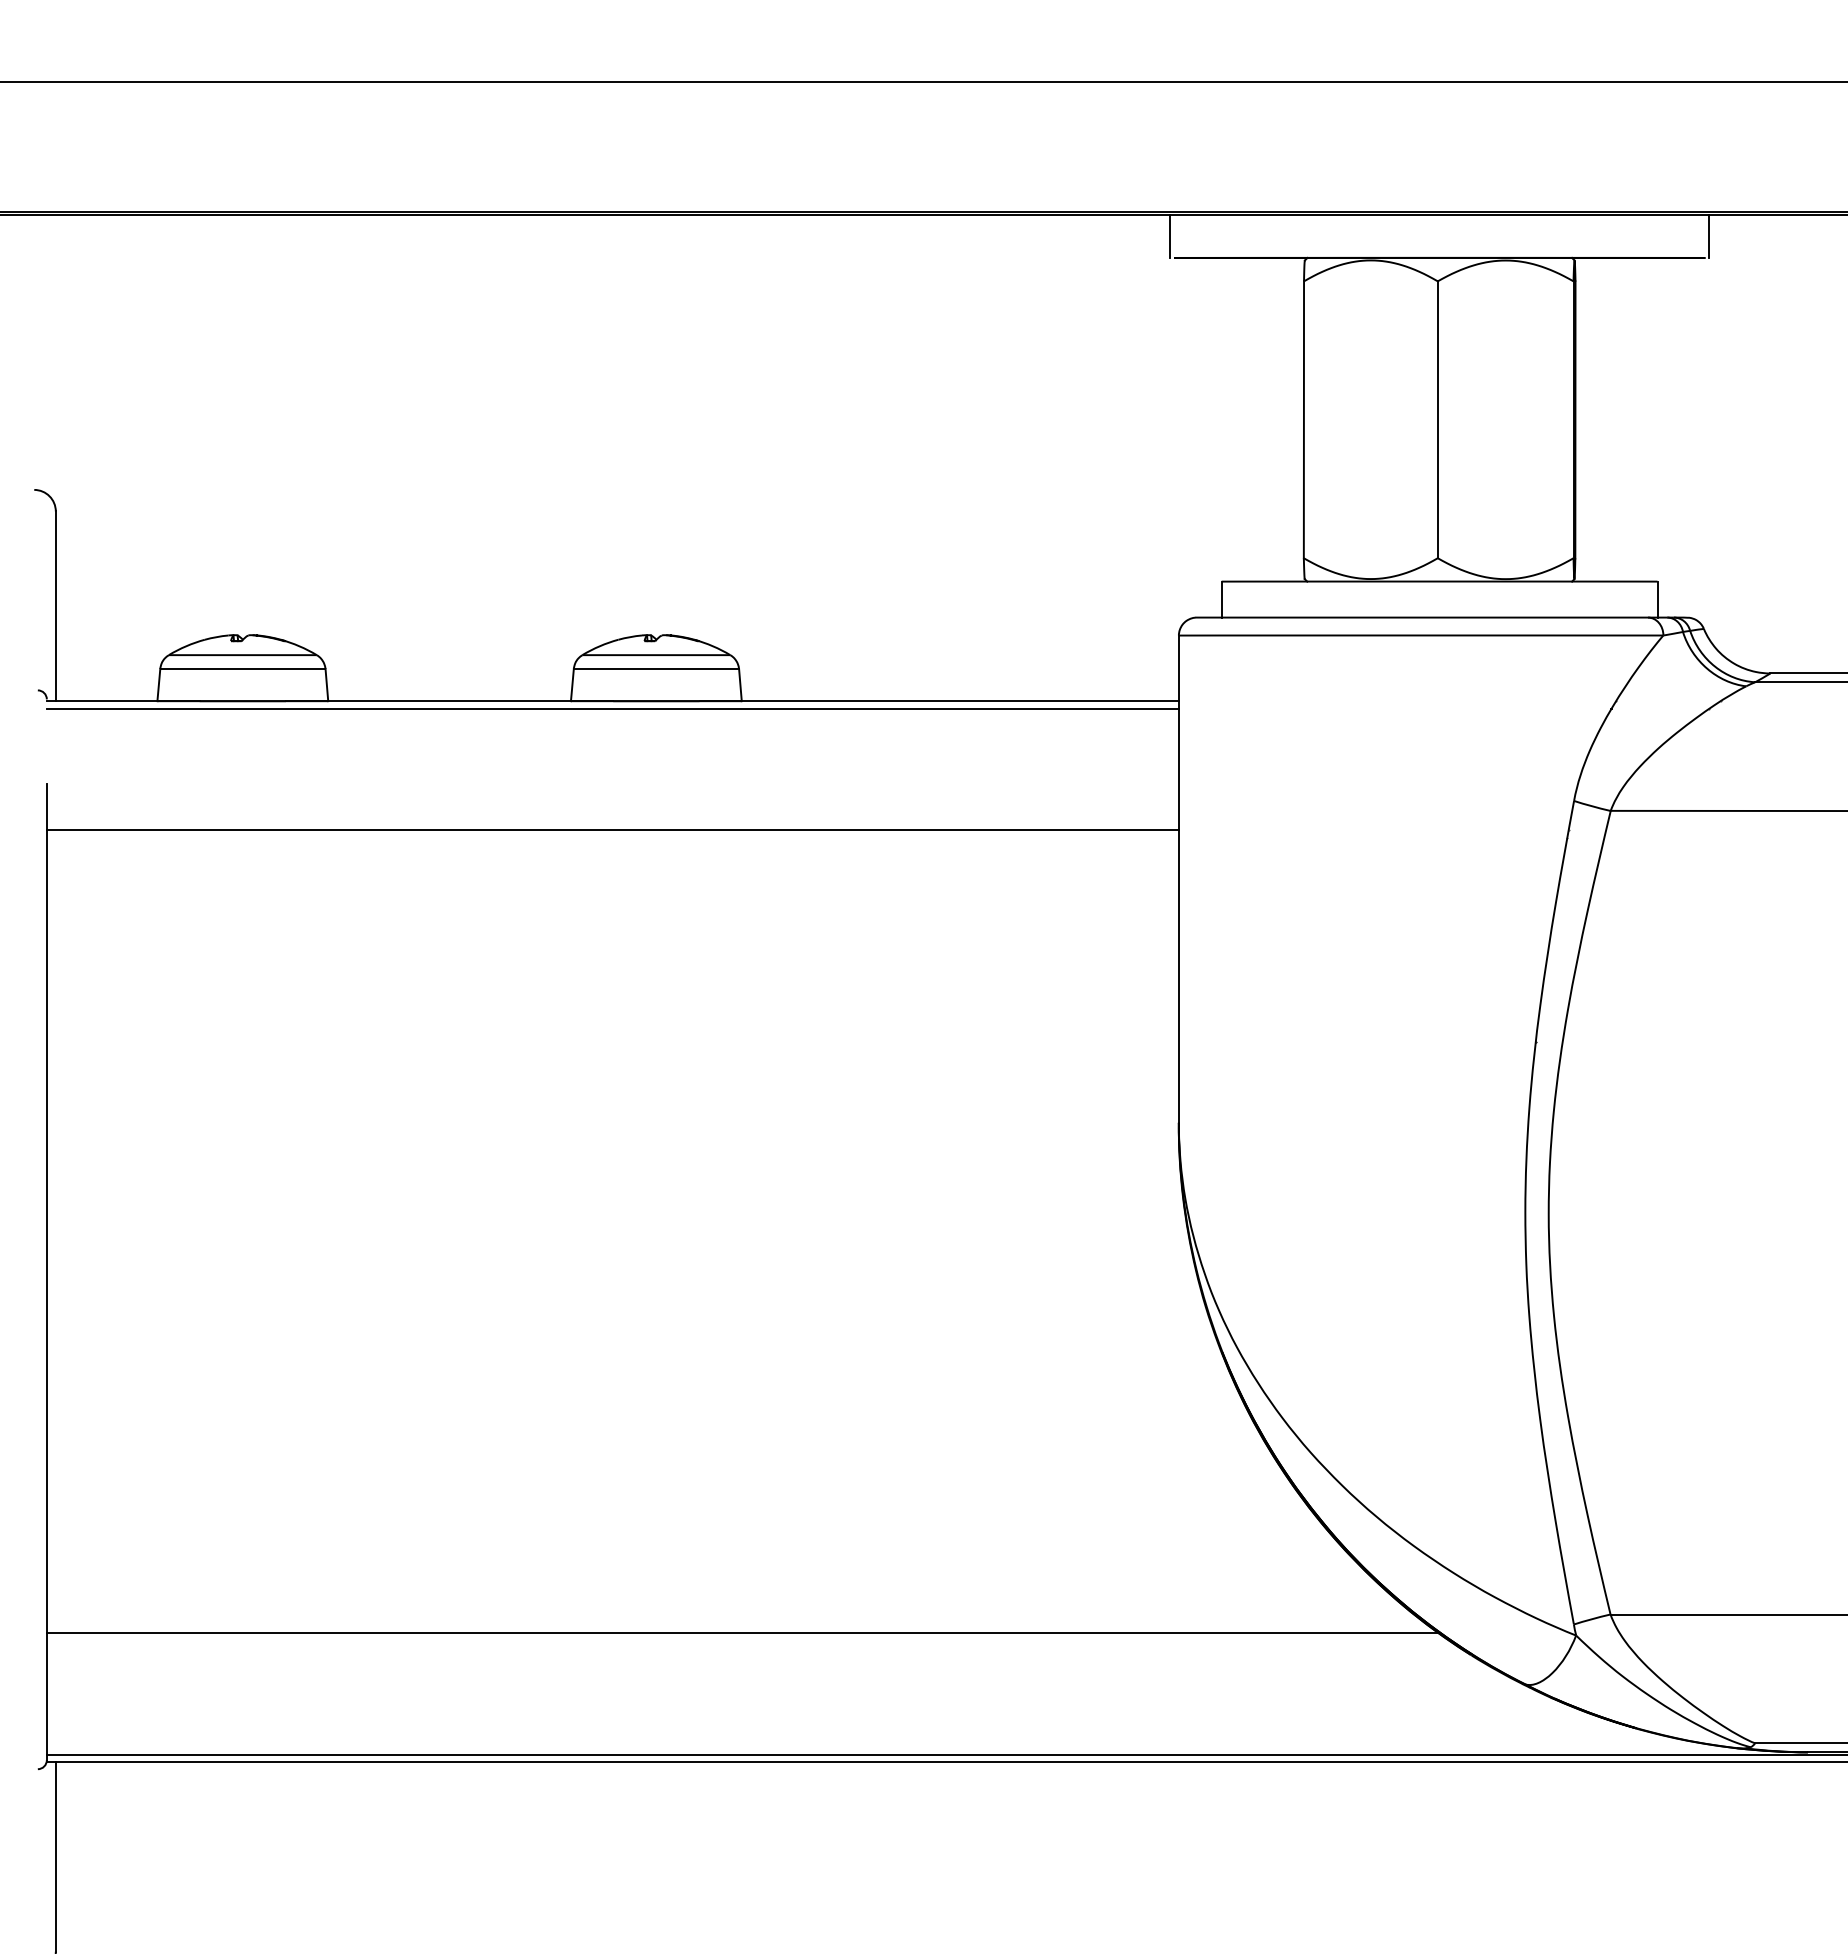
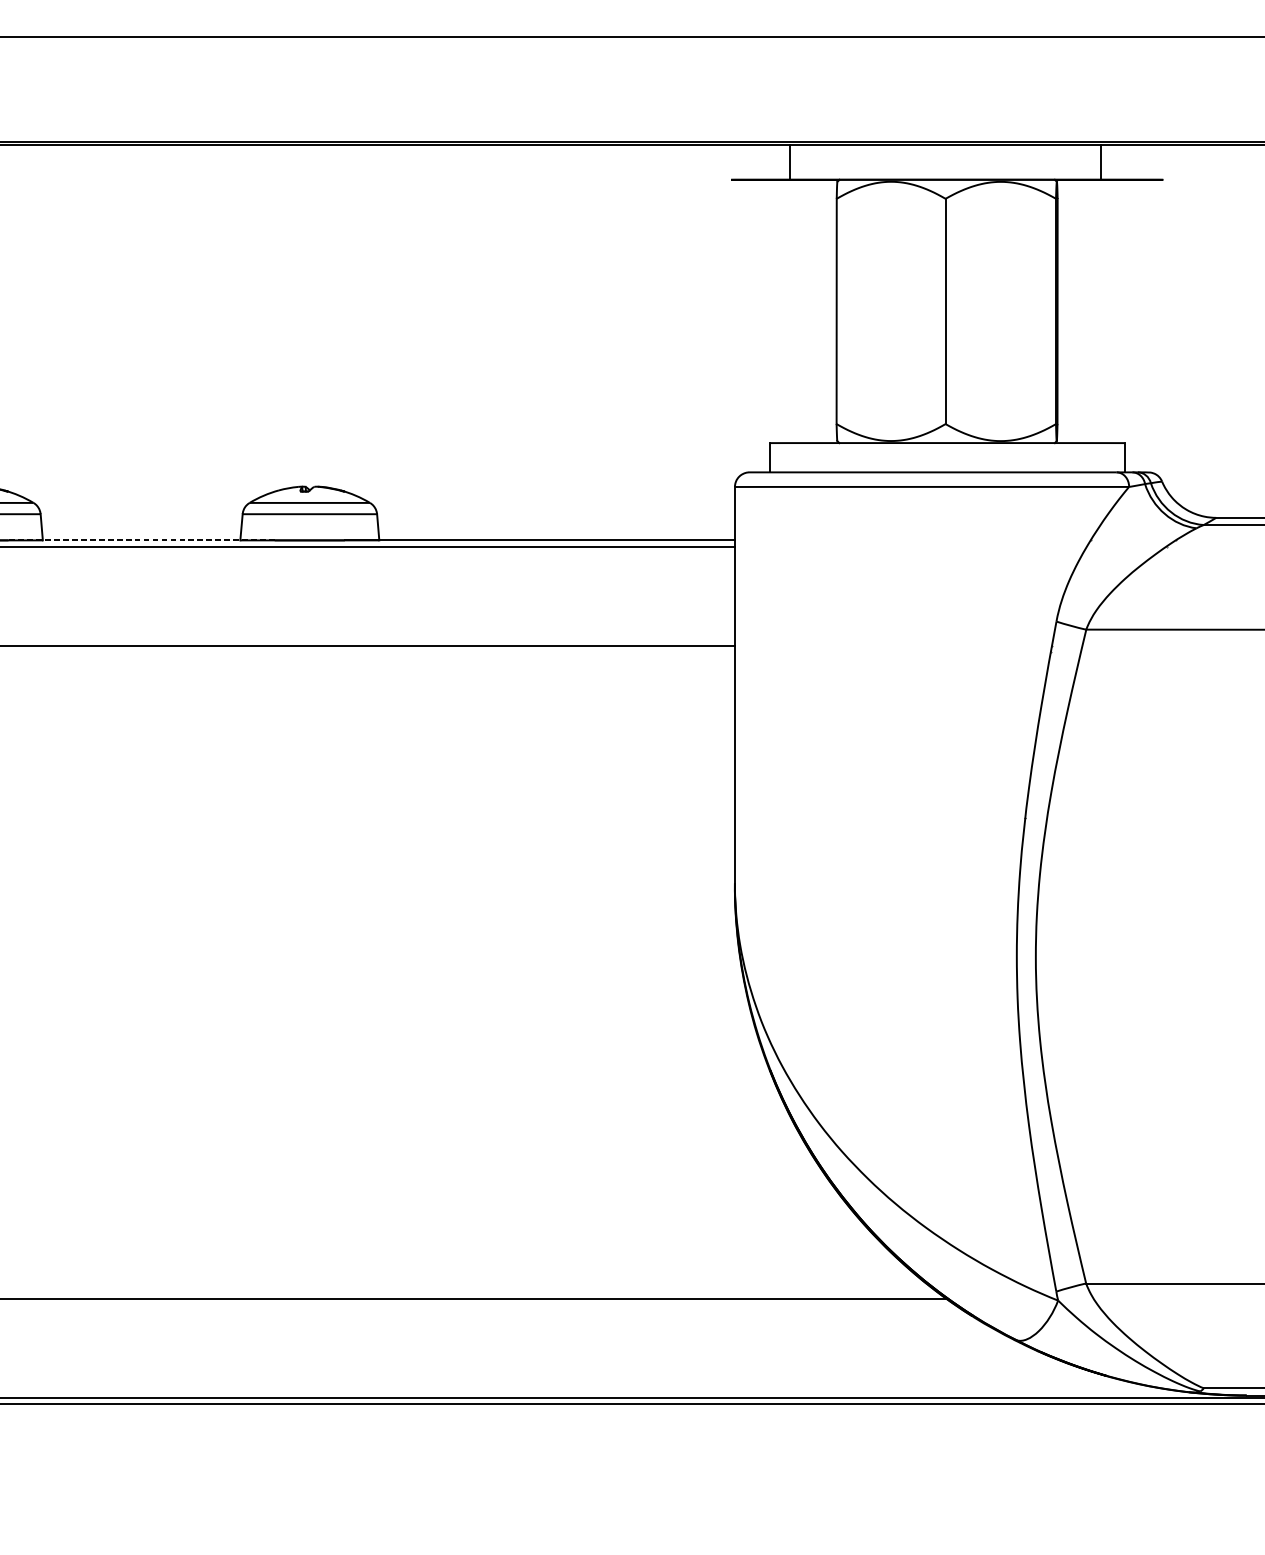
line: (1170, 235) -> (789, 161), moved
line: (1709, 236) -> (1100, 162), moved
line: (449, 701) -> (141, 540), solid -> dashed

